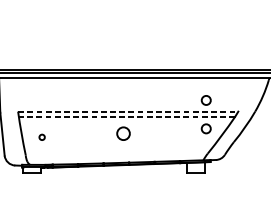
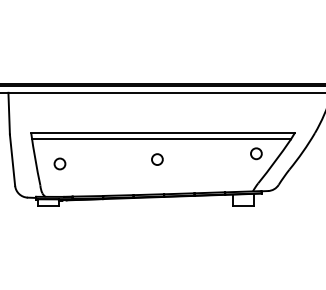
circle: (206, 100) -> (256, 119), removed
line: (128, 111) -> (163, 133), dashed -> solid
line: (126, 116) -> (161, 139), dashed -> solid
circle: (123, 133) -> (157, 159), size x0.71
circle: (41, 136) -> (59, 163), size x1.67

